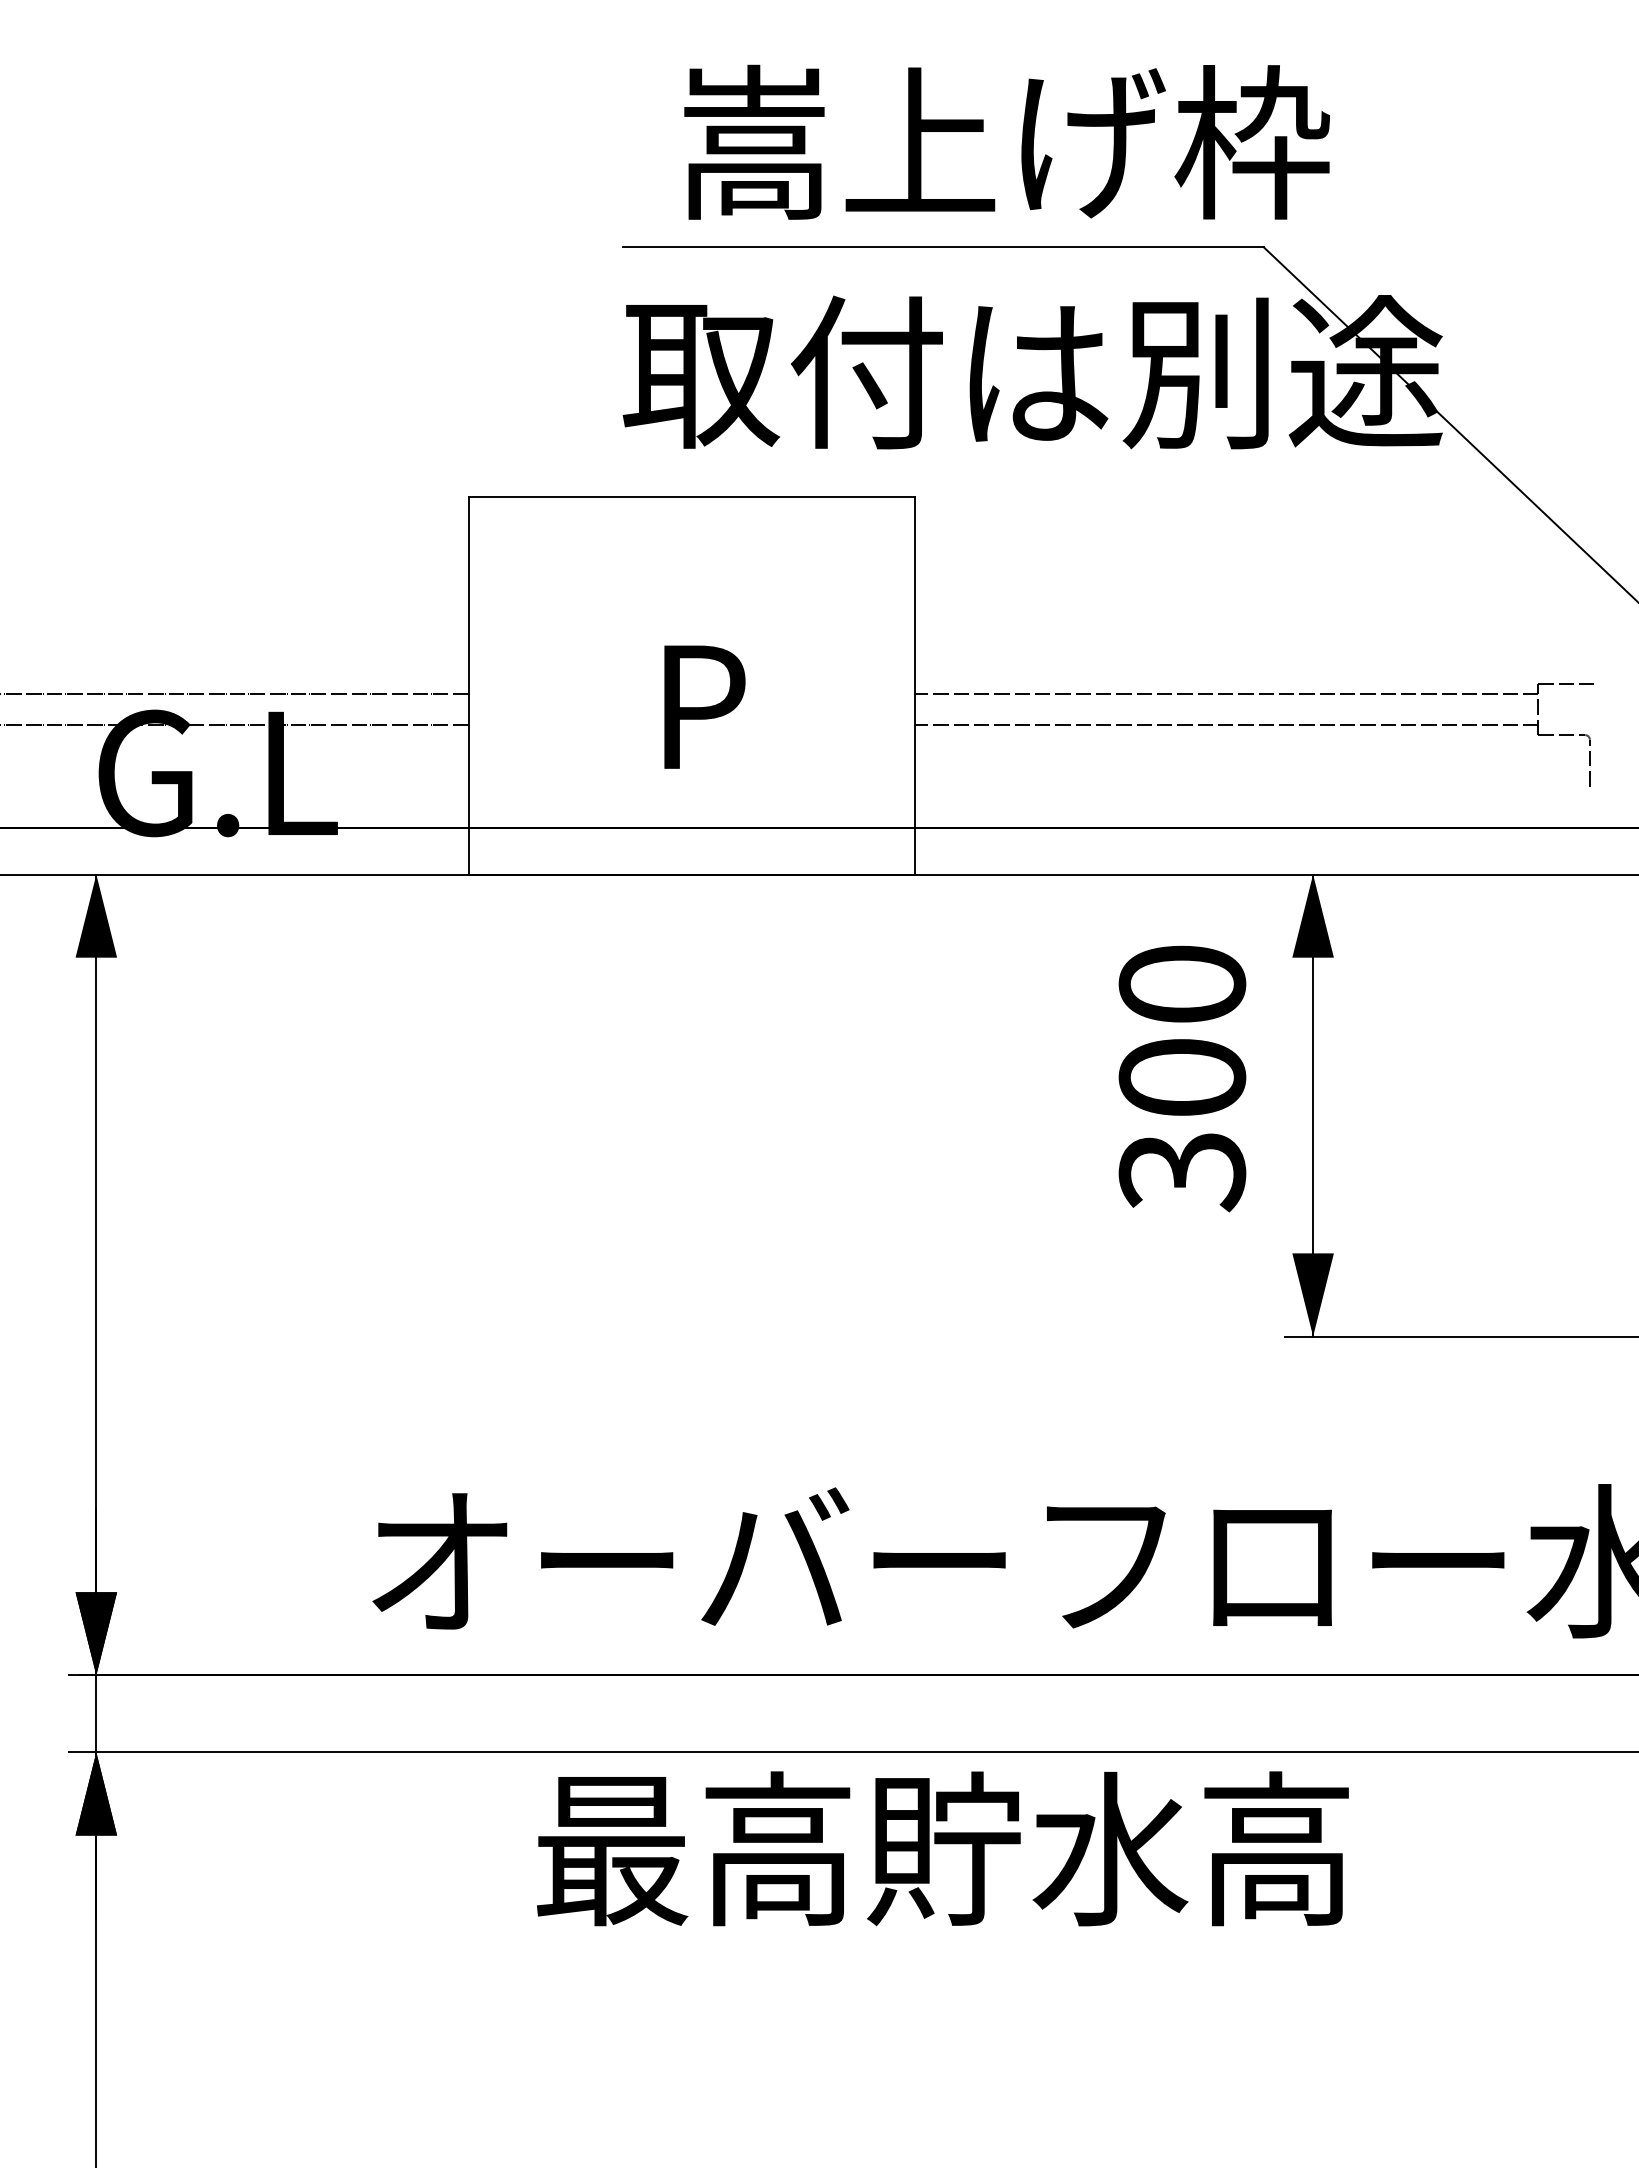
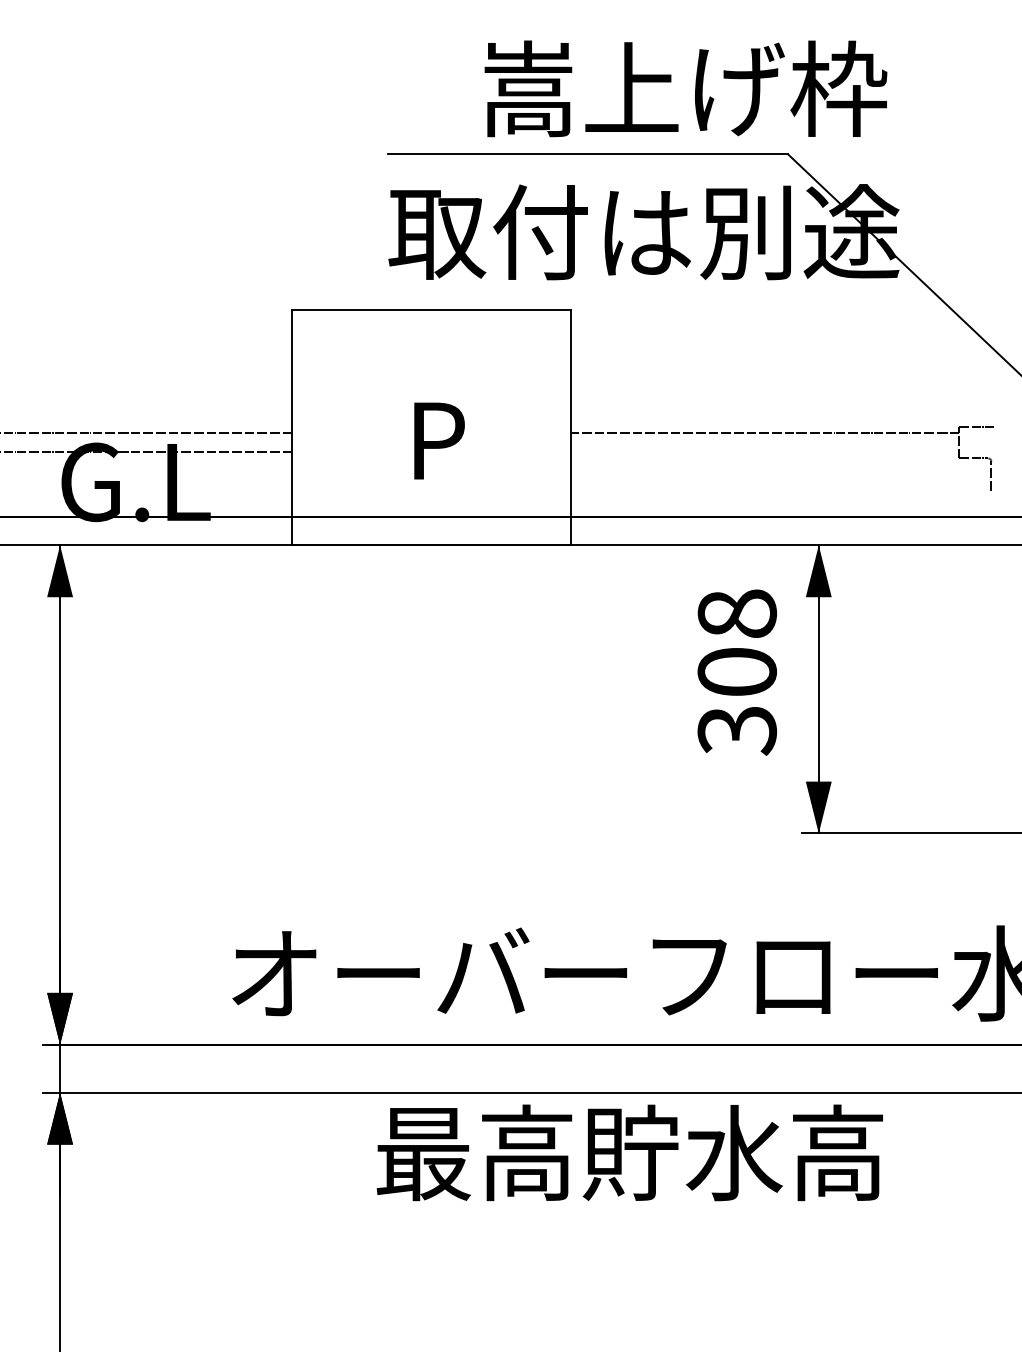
text: (1006, 141) -> (685, 88), moved
line: (1226, 725) -> (764, 452), removed
text: (1181, 983) -> (736, 613), 300 -> 308
text: (942, 1848) -> (629, 1152), moved

